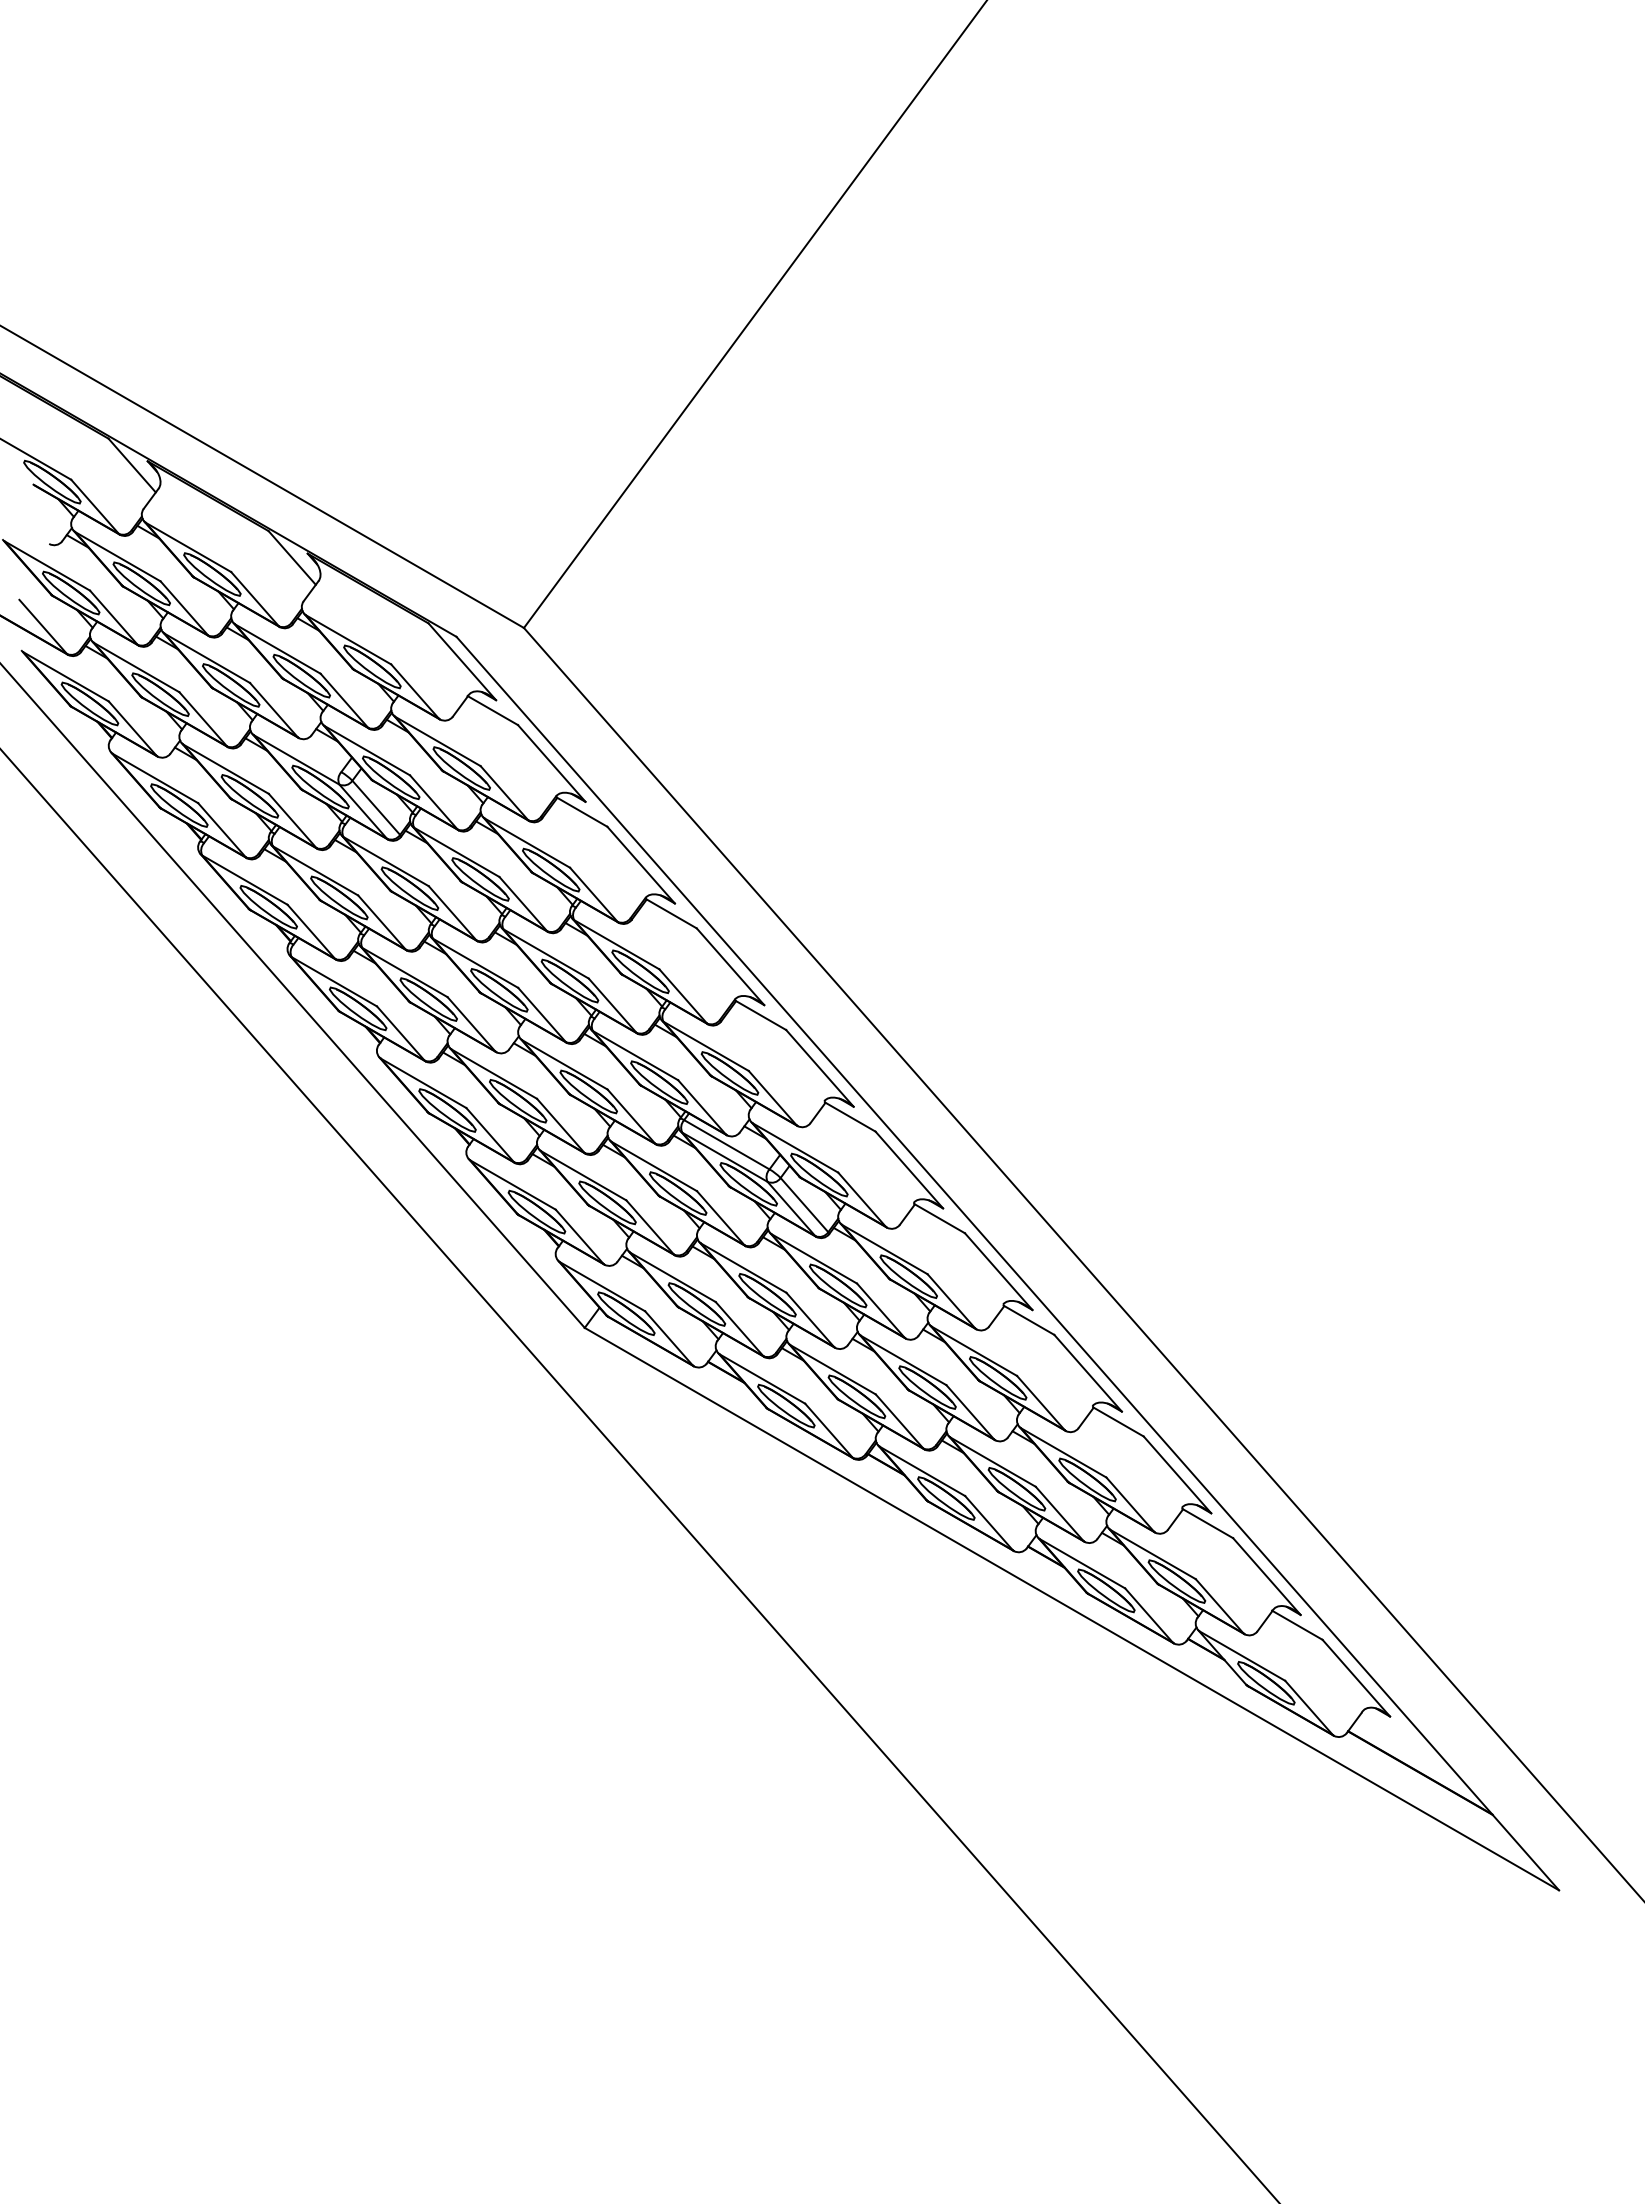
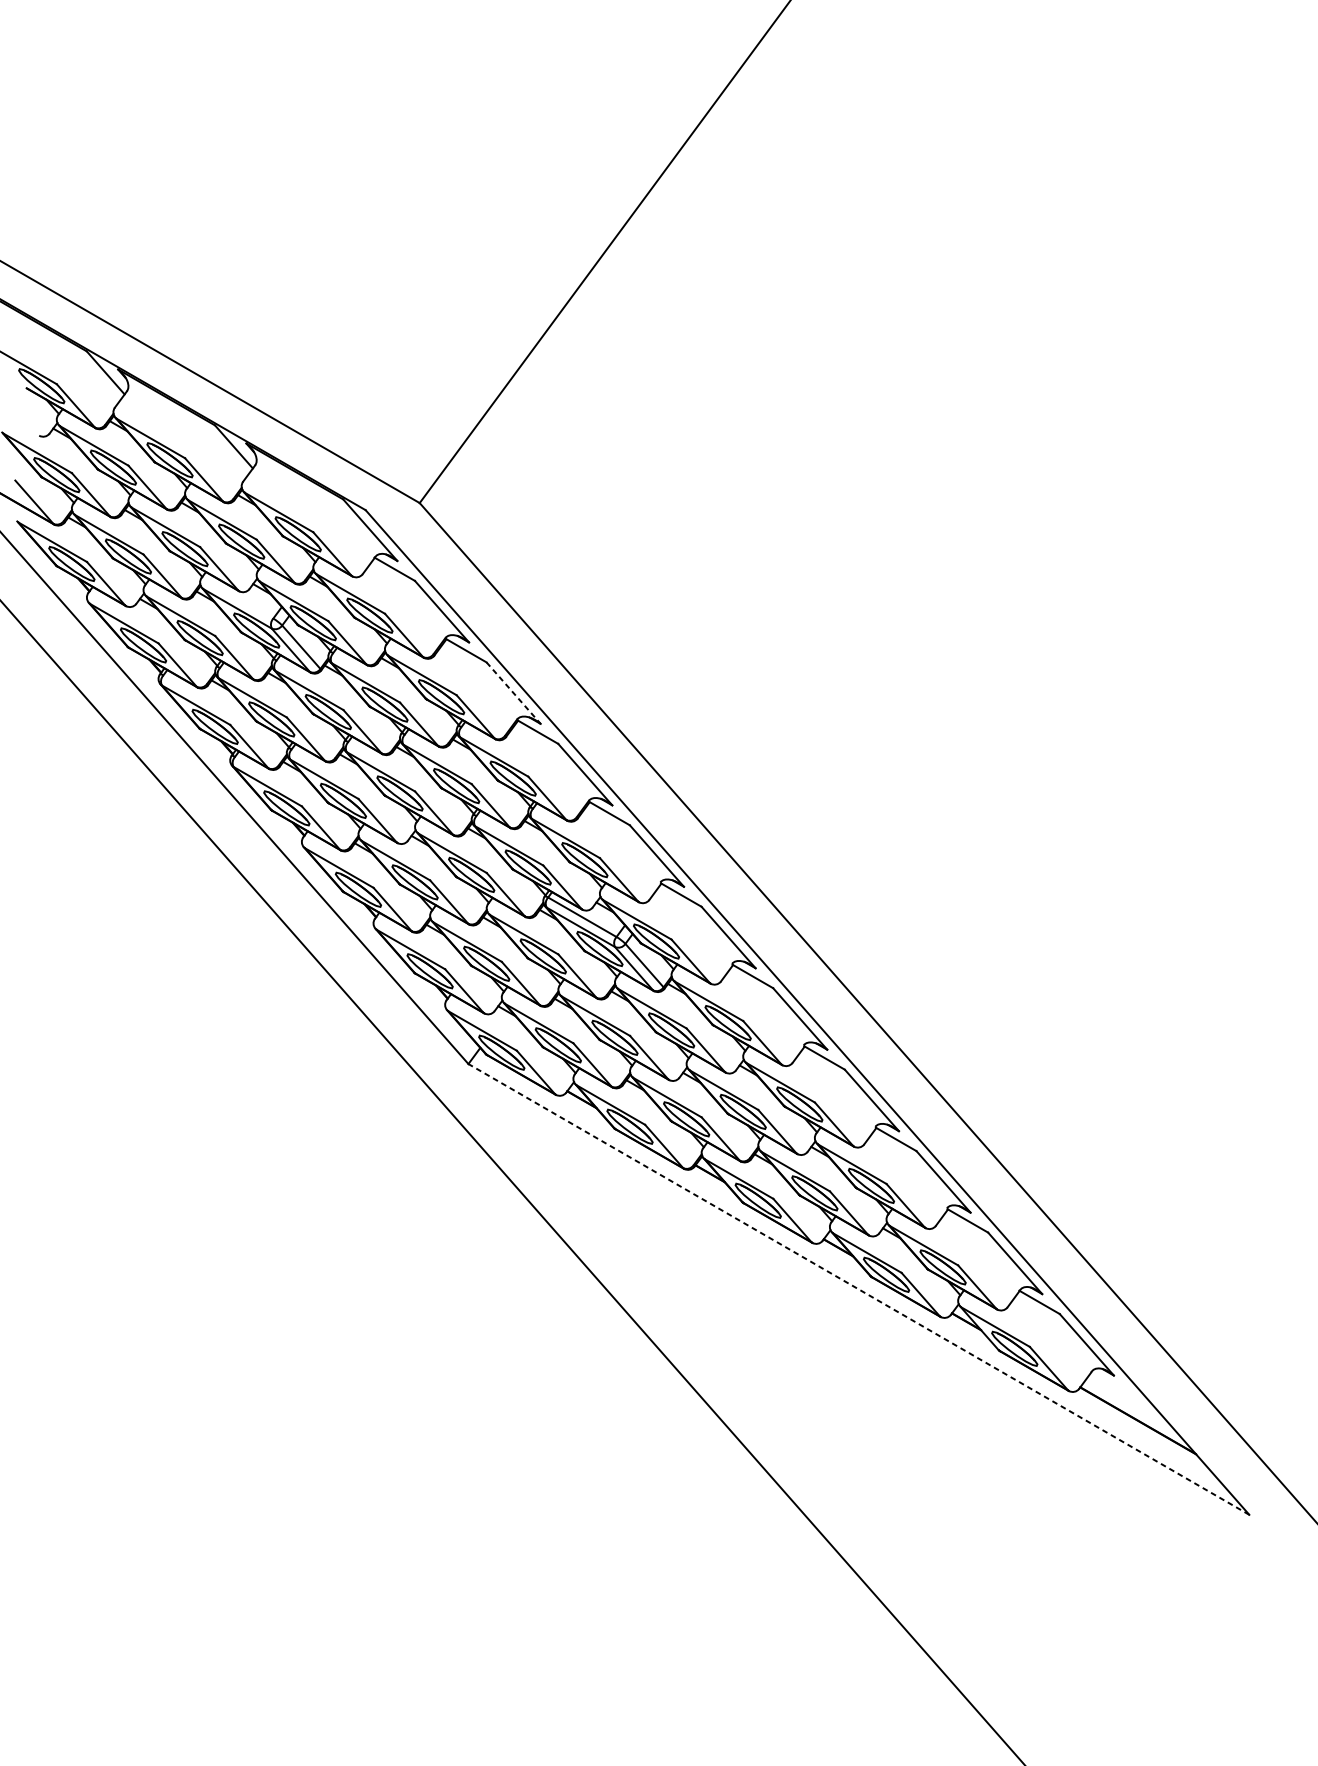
line: (641, 865) -> (513, 693), solid -> dashed
line: (1071, 1608) -> (858, 1288), solid -> dashed

